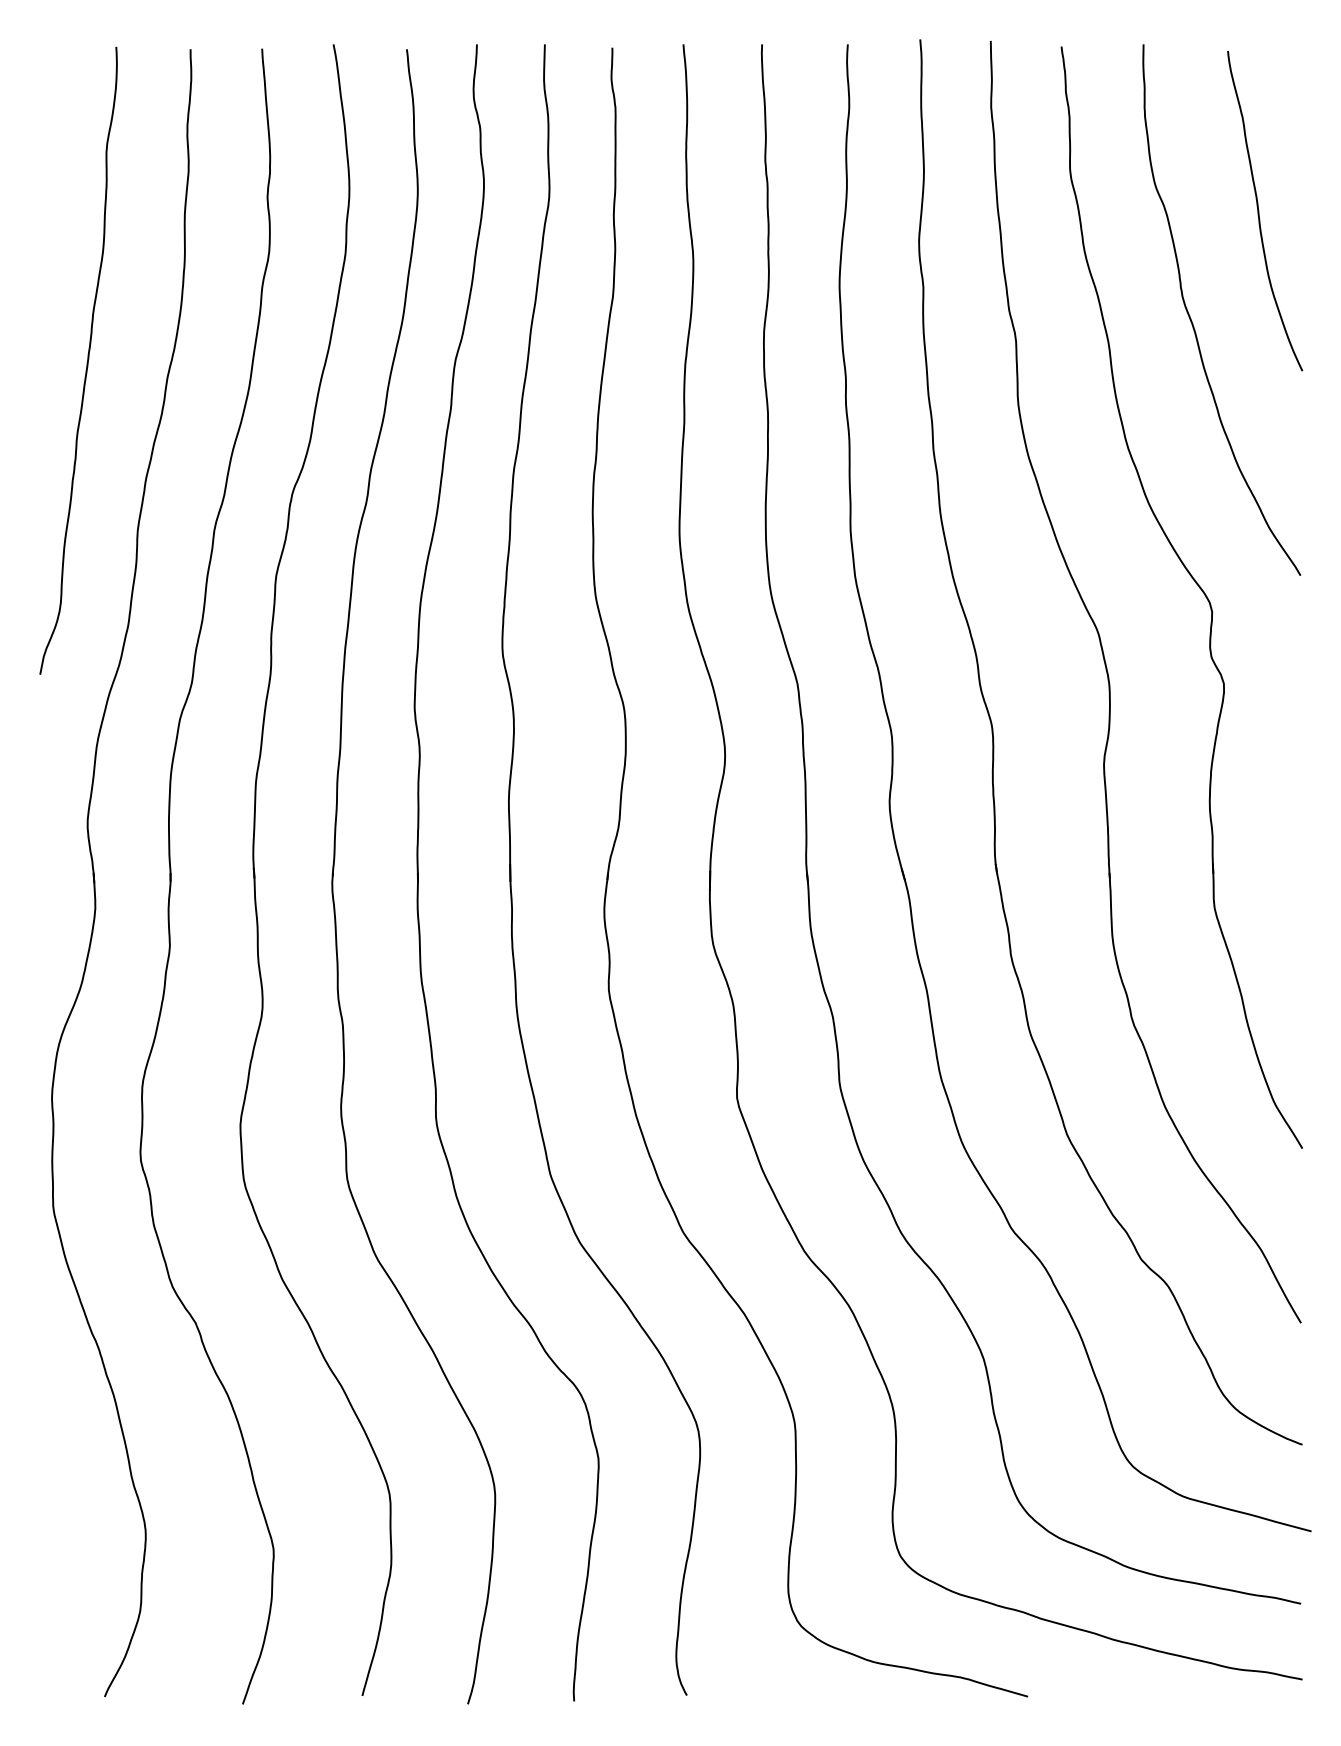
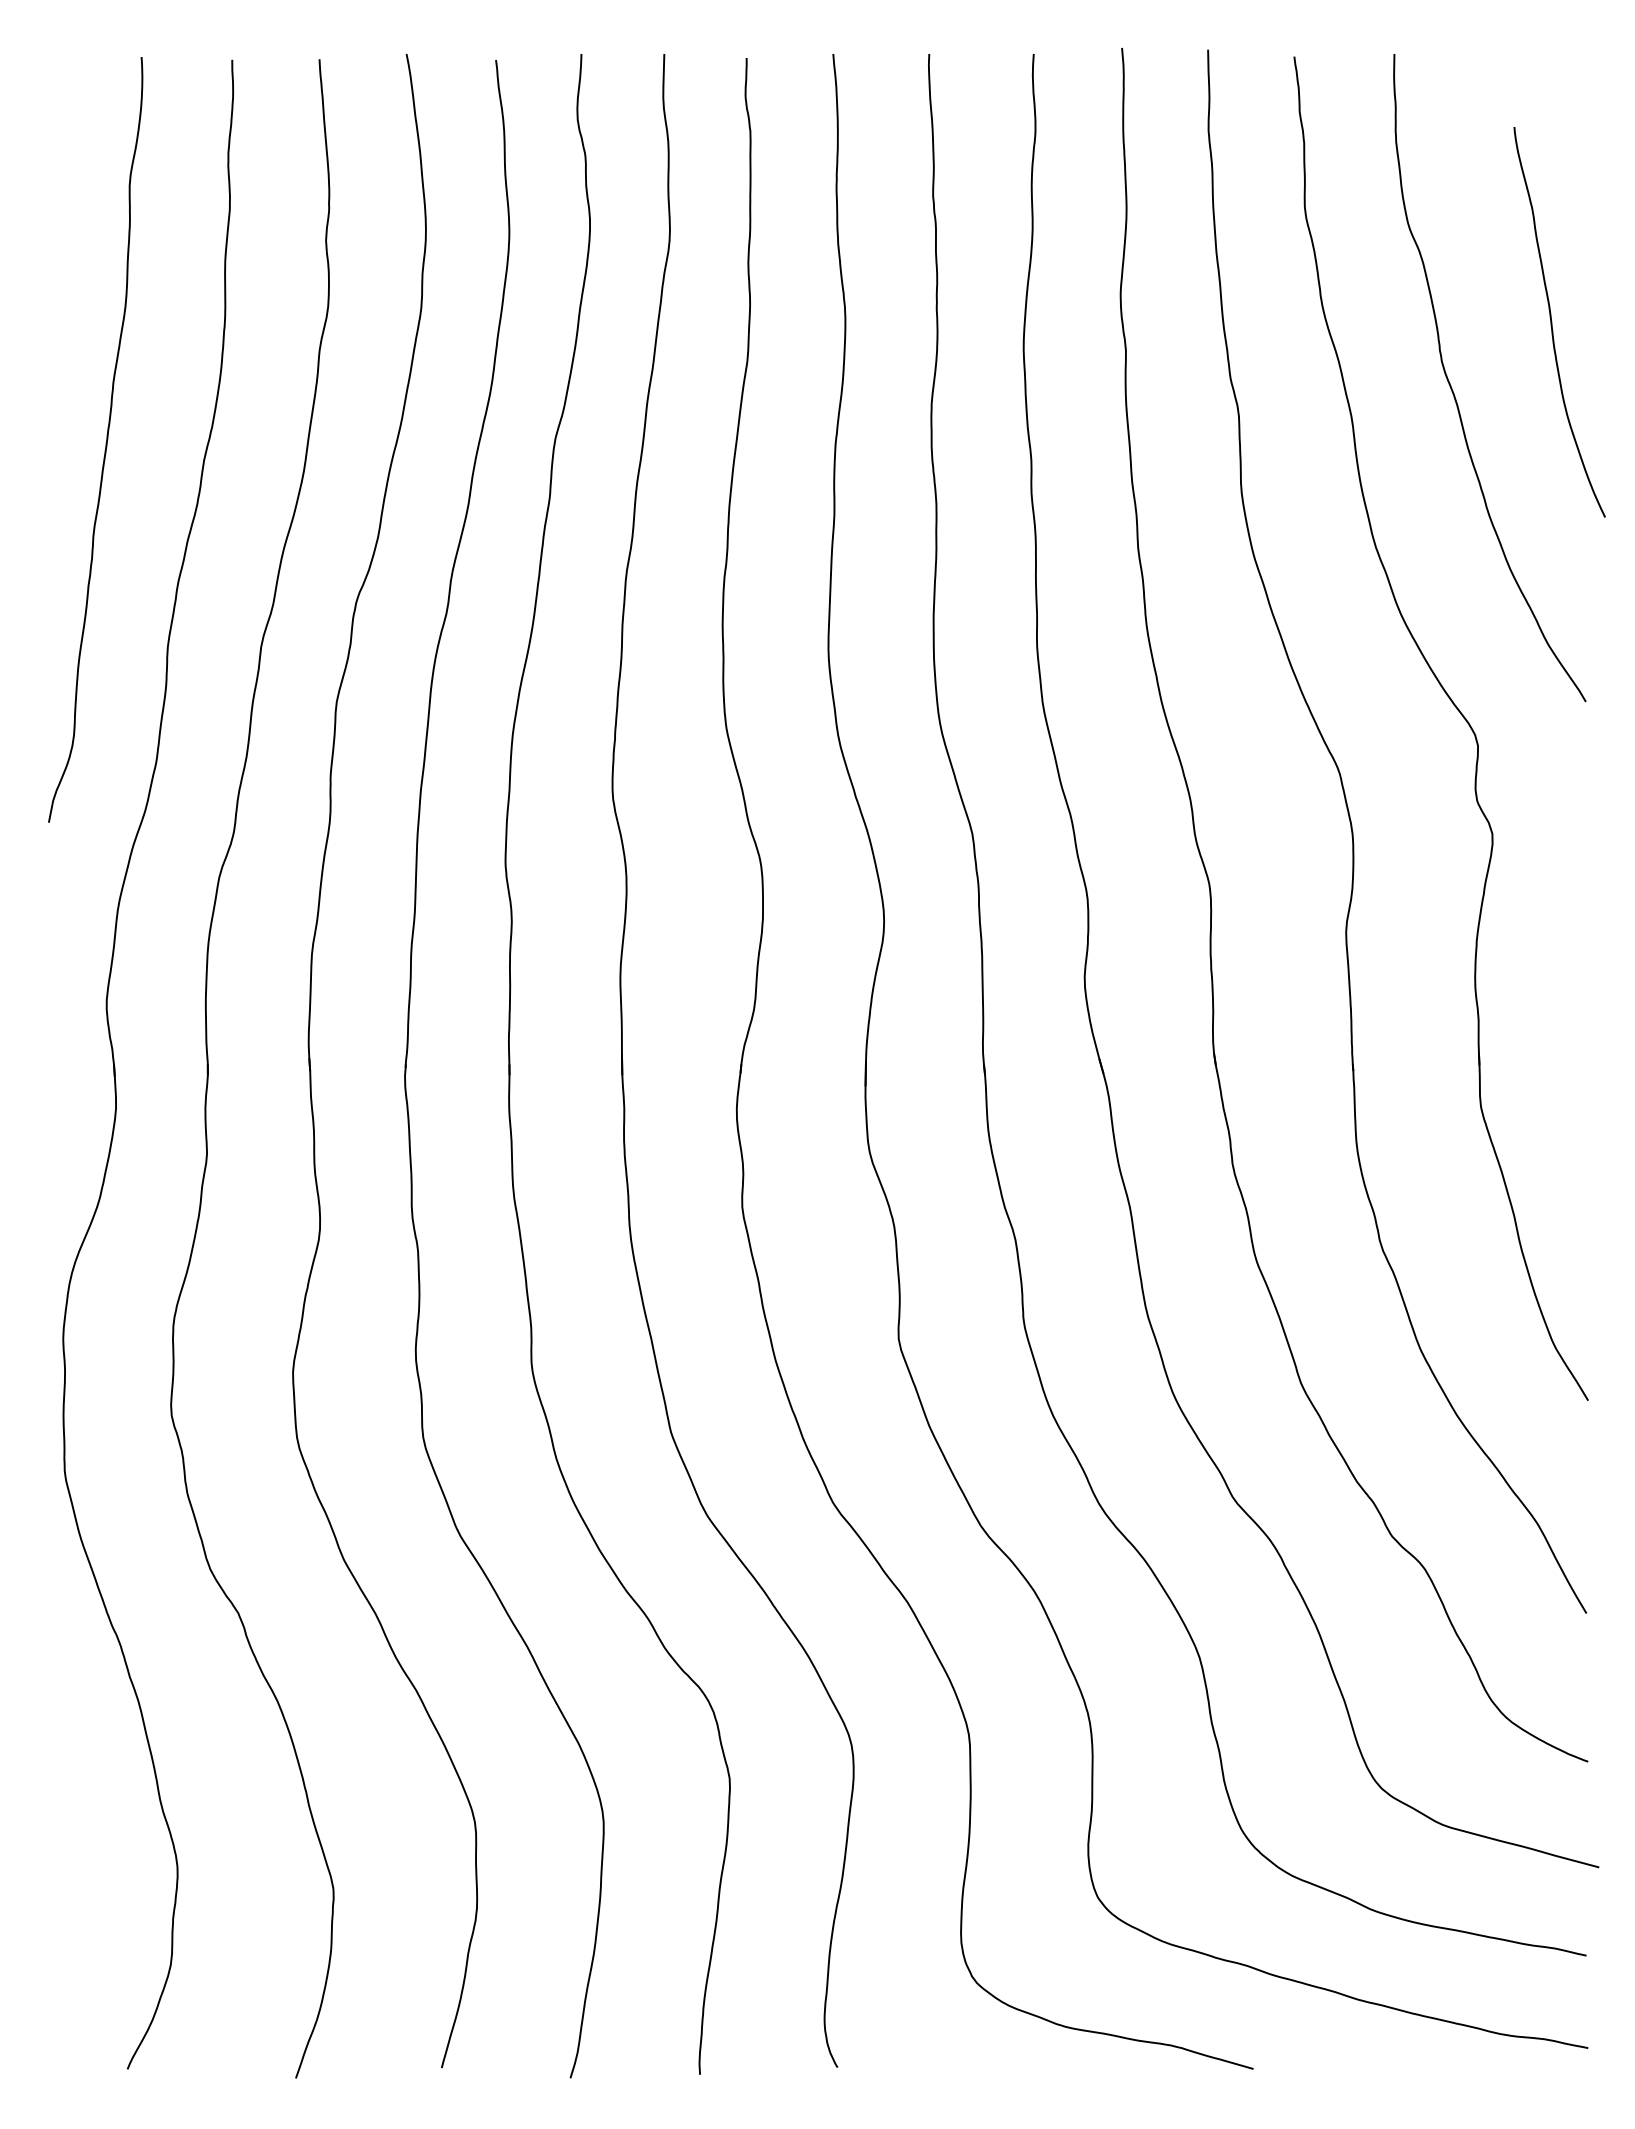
curve: (1259, 211) -> (1552, 322), moved

